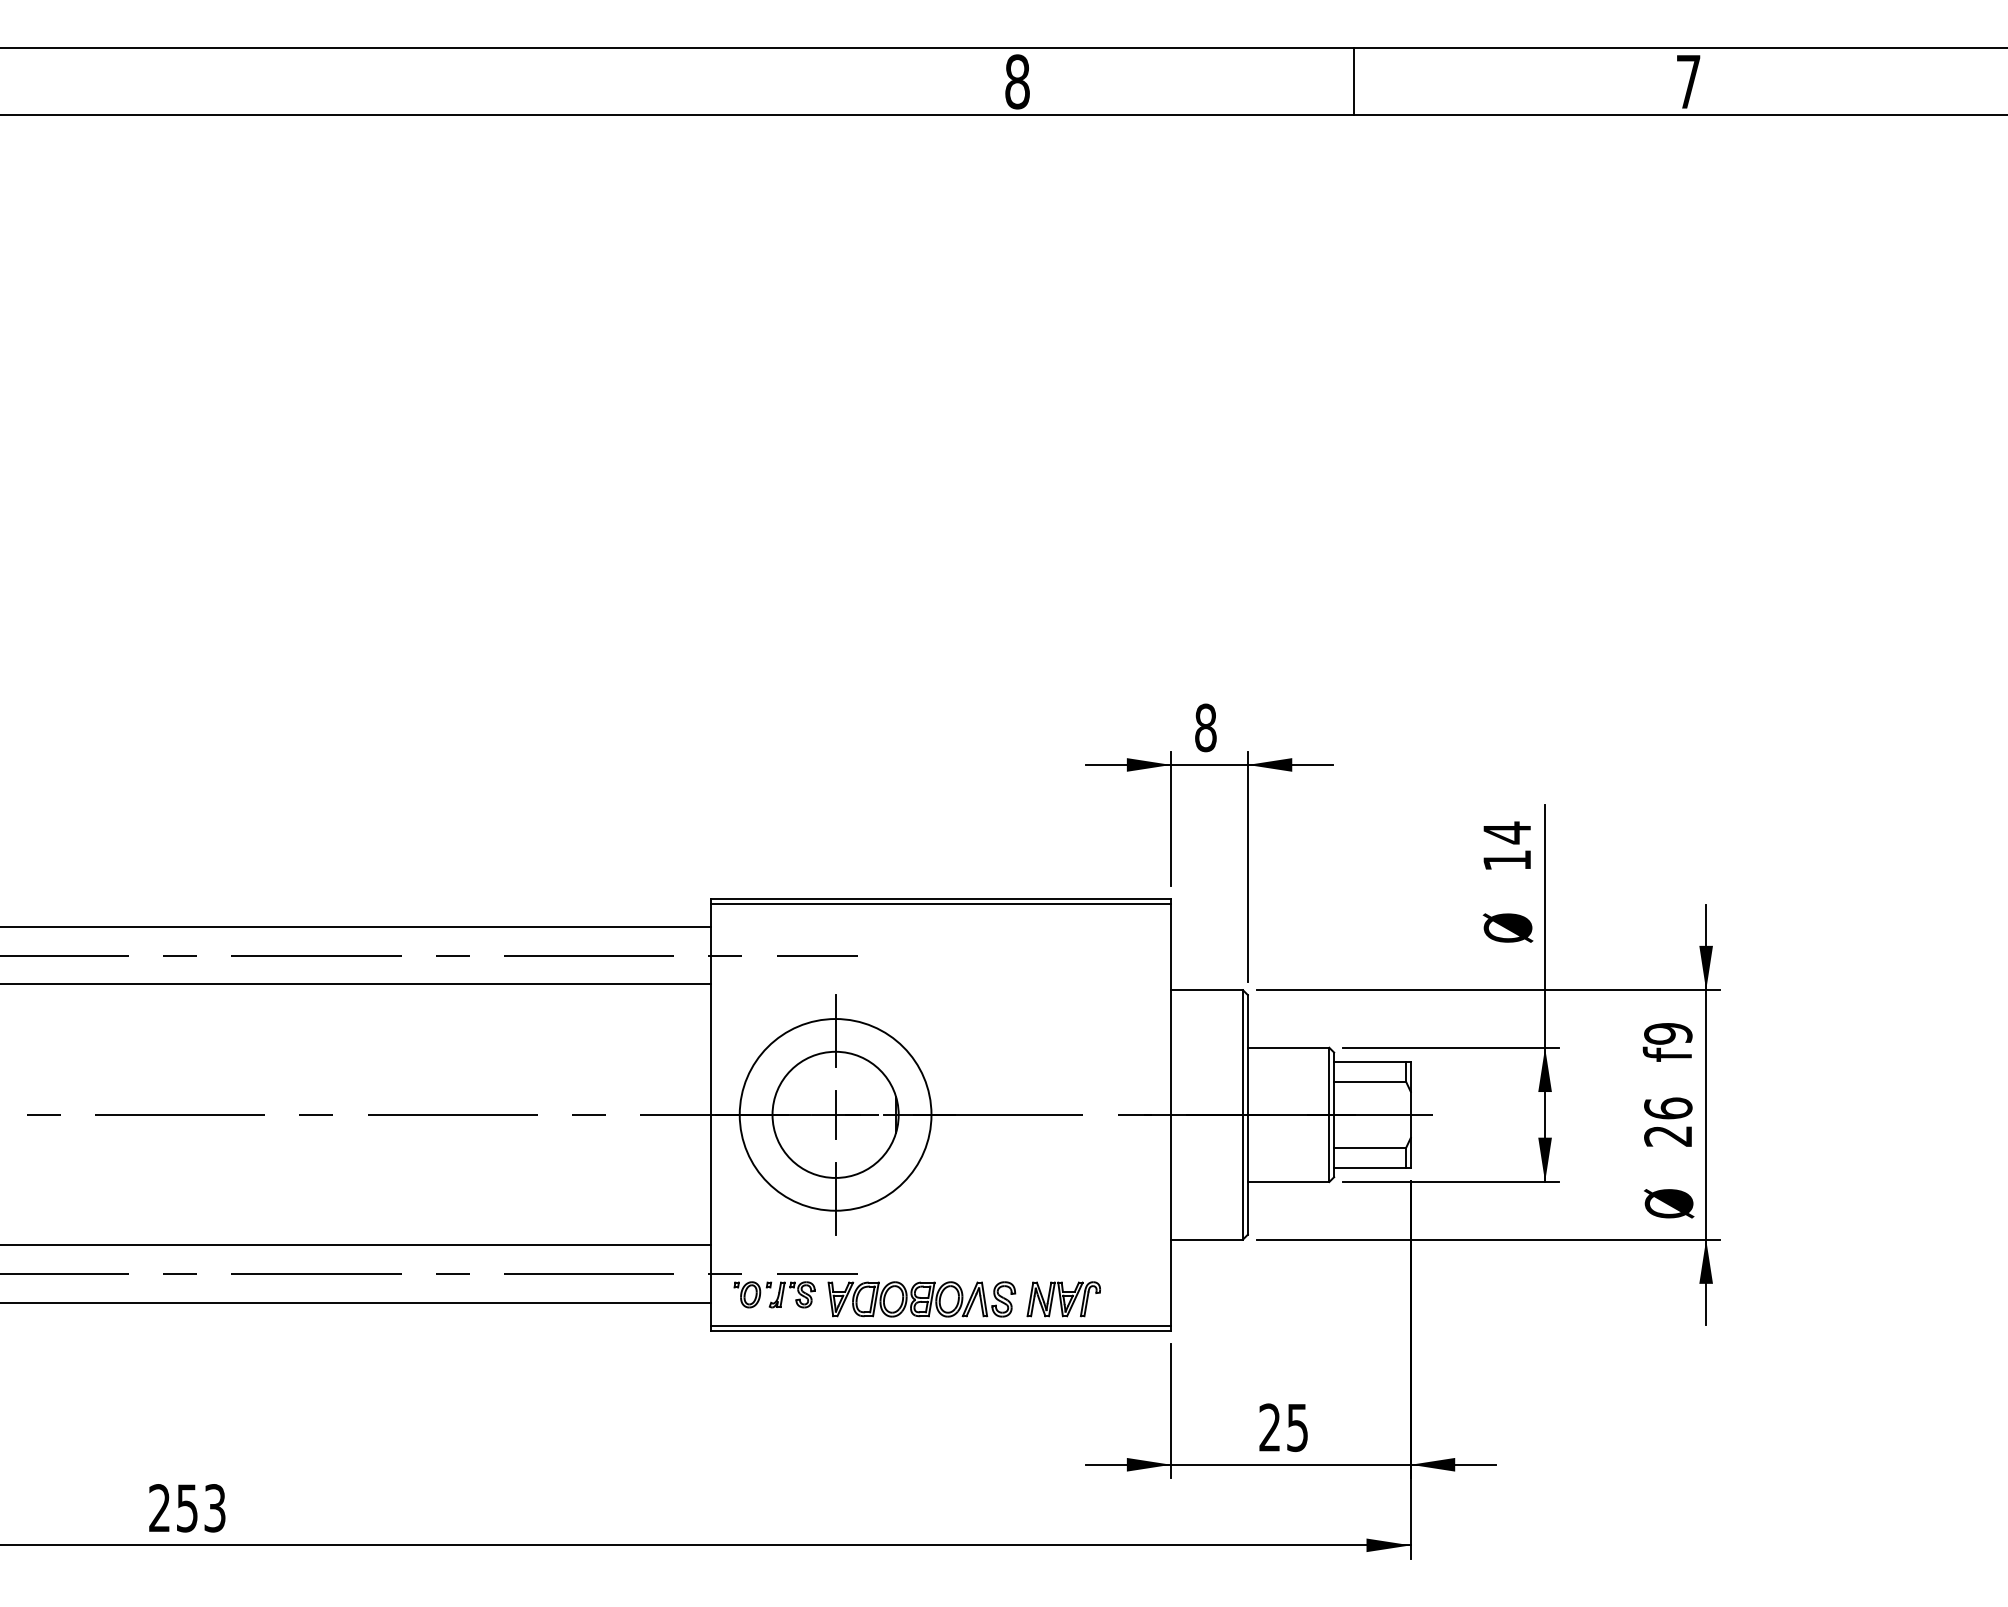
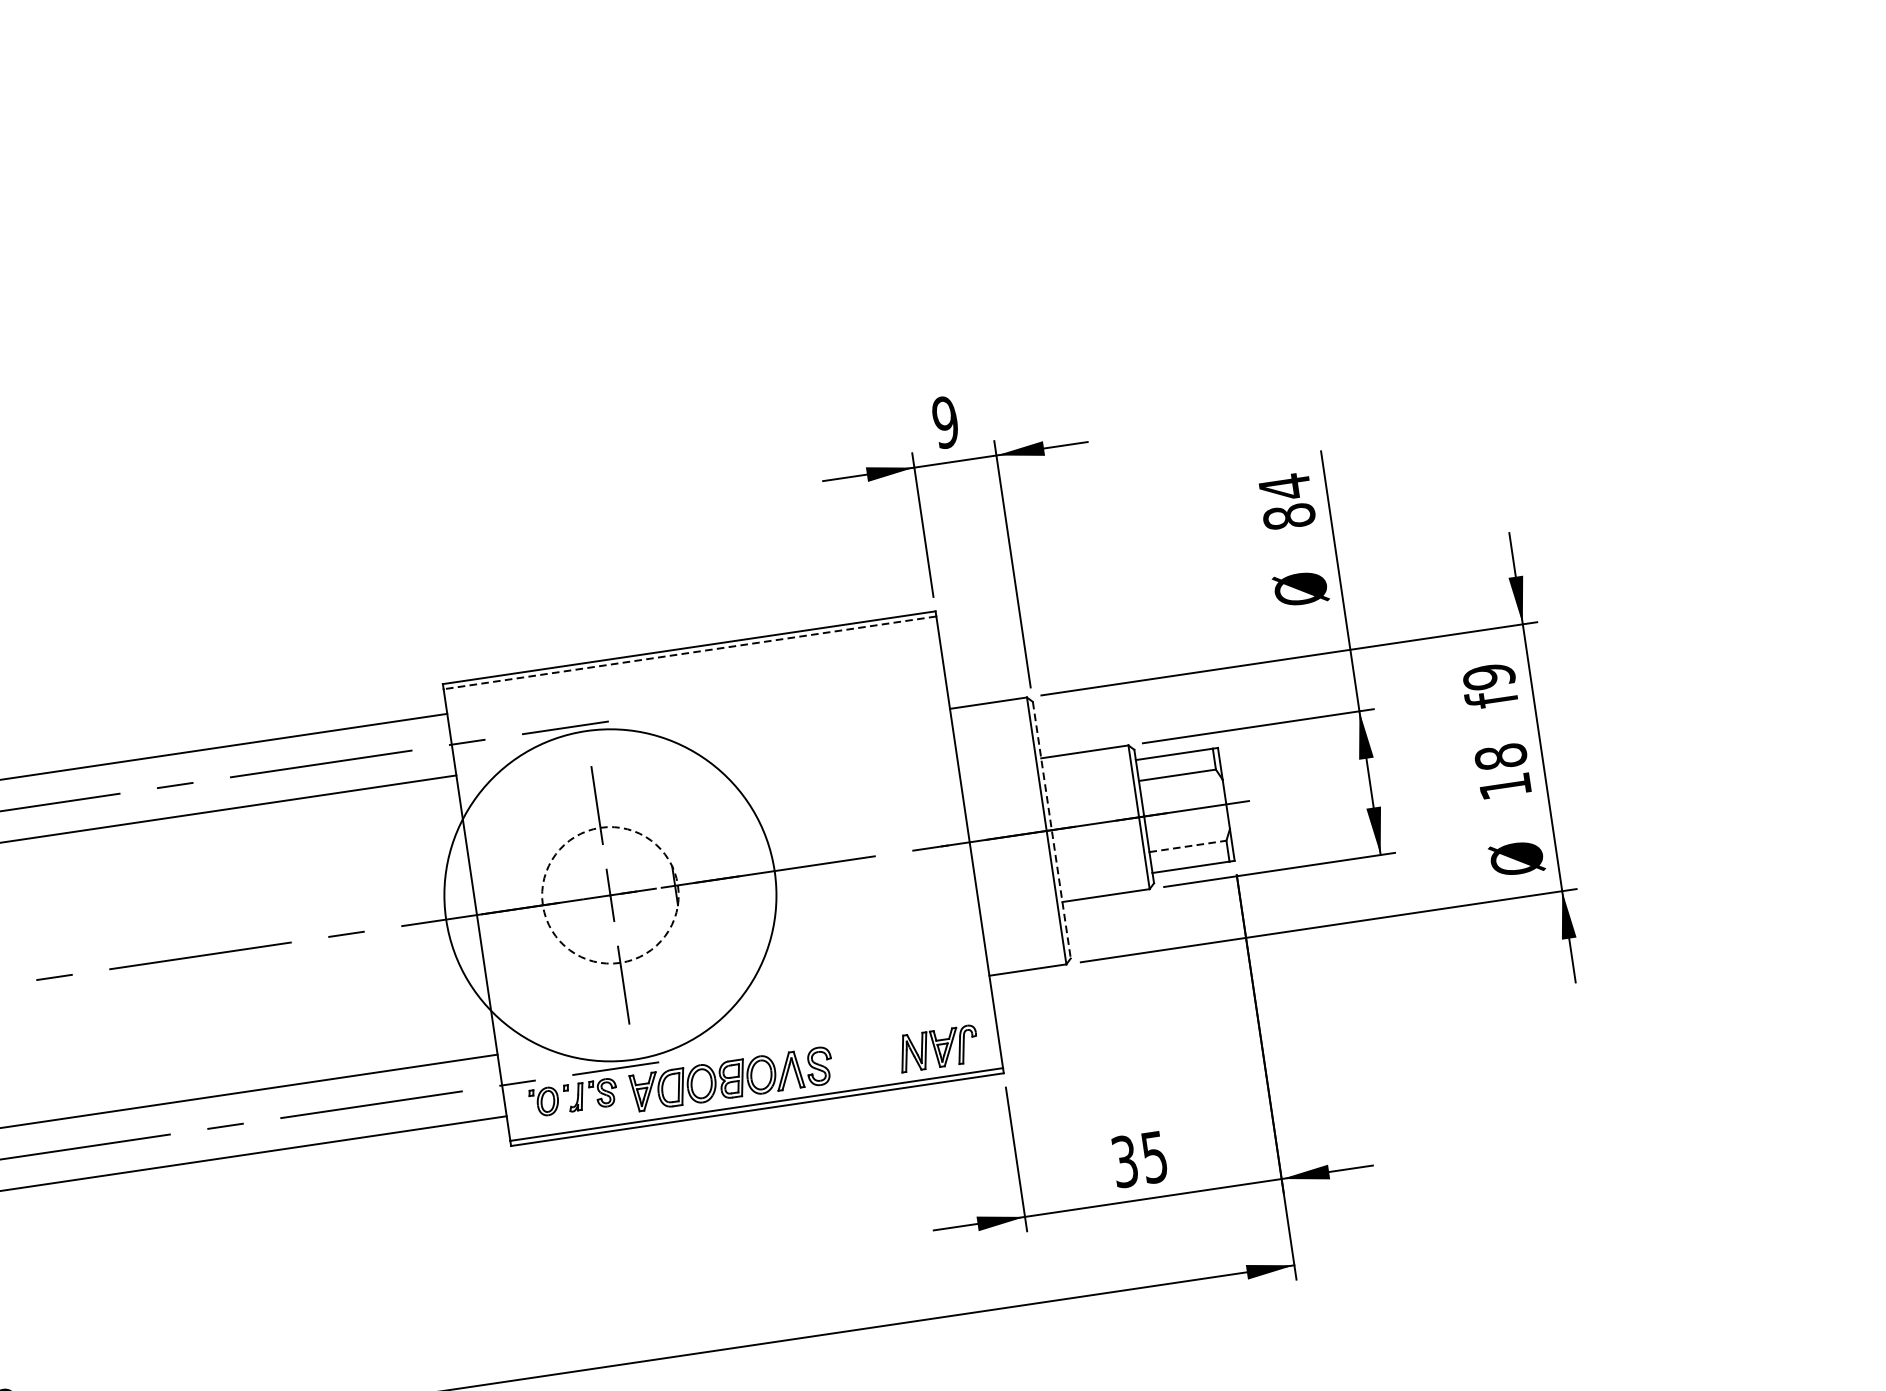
text: (1205, 727) -> (945, 422), 8 -> 9
text: (1507, 860) -> (1289, 516), 14 -> 84
line: (940, 903) -> (689, 652), solid -> dashed
circle: (835, 1114) -> (610, 894), size x1.6
circle: (835, 1114) -> (610, 894), solid -> dashed
line: (1247, 1114) -> (1051, 829), solid -> dashed
text: (1668, 1121) -> (1503, 770), 26 -> 18
line: (1370, 1148) -> (1188, 846), solid -> dashed
part: (1063, 1299) -> (938, 1048), moved
text: (1269, 1427) -> (1124, 1161), 25 -> 35

